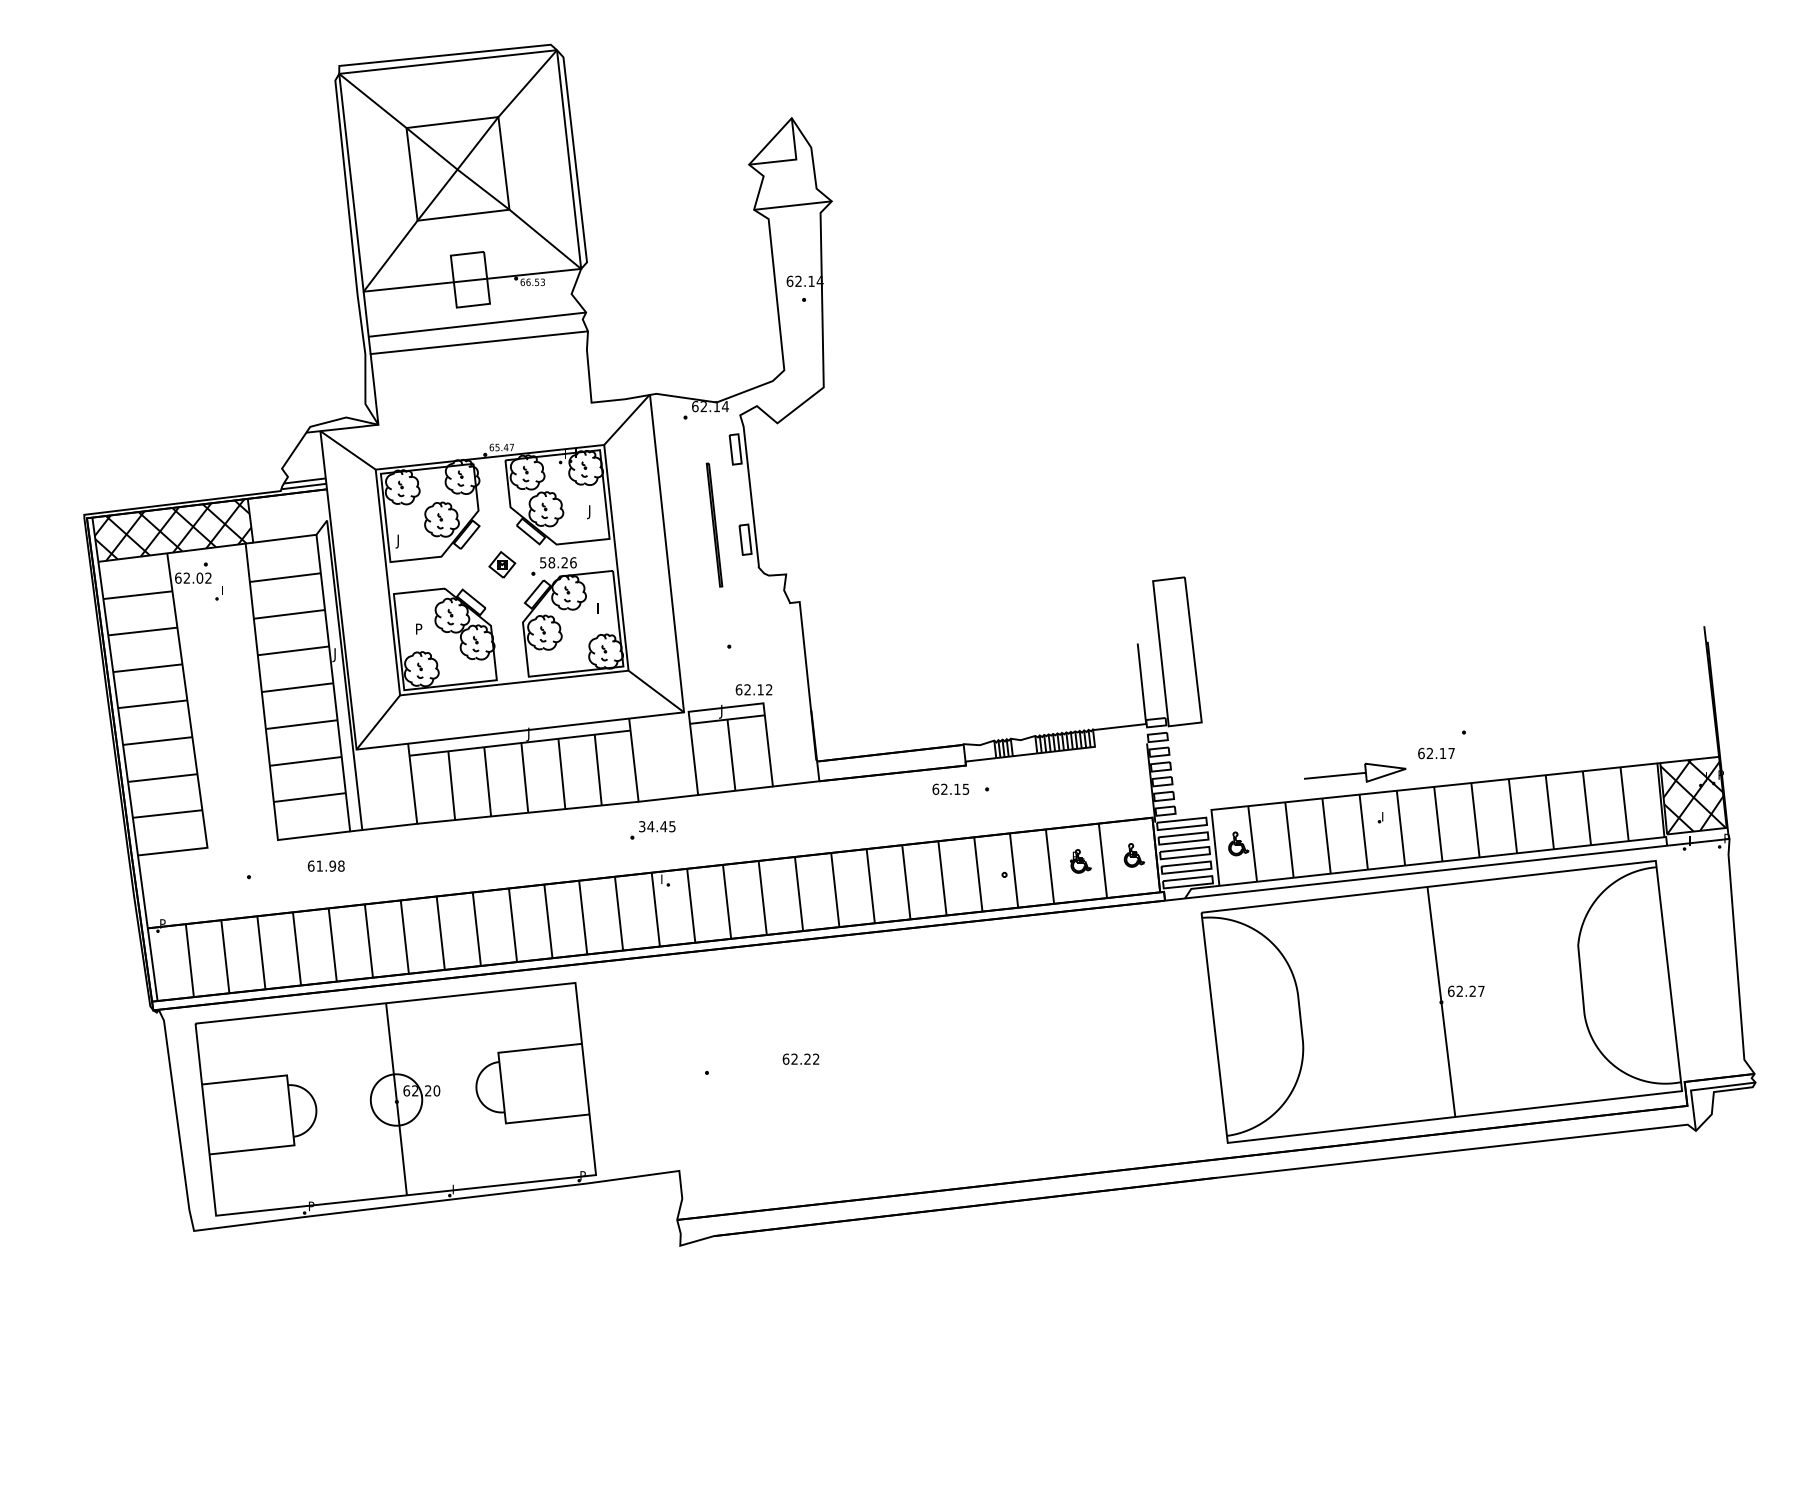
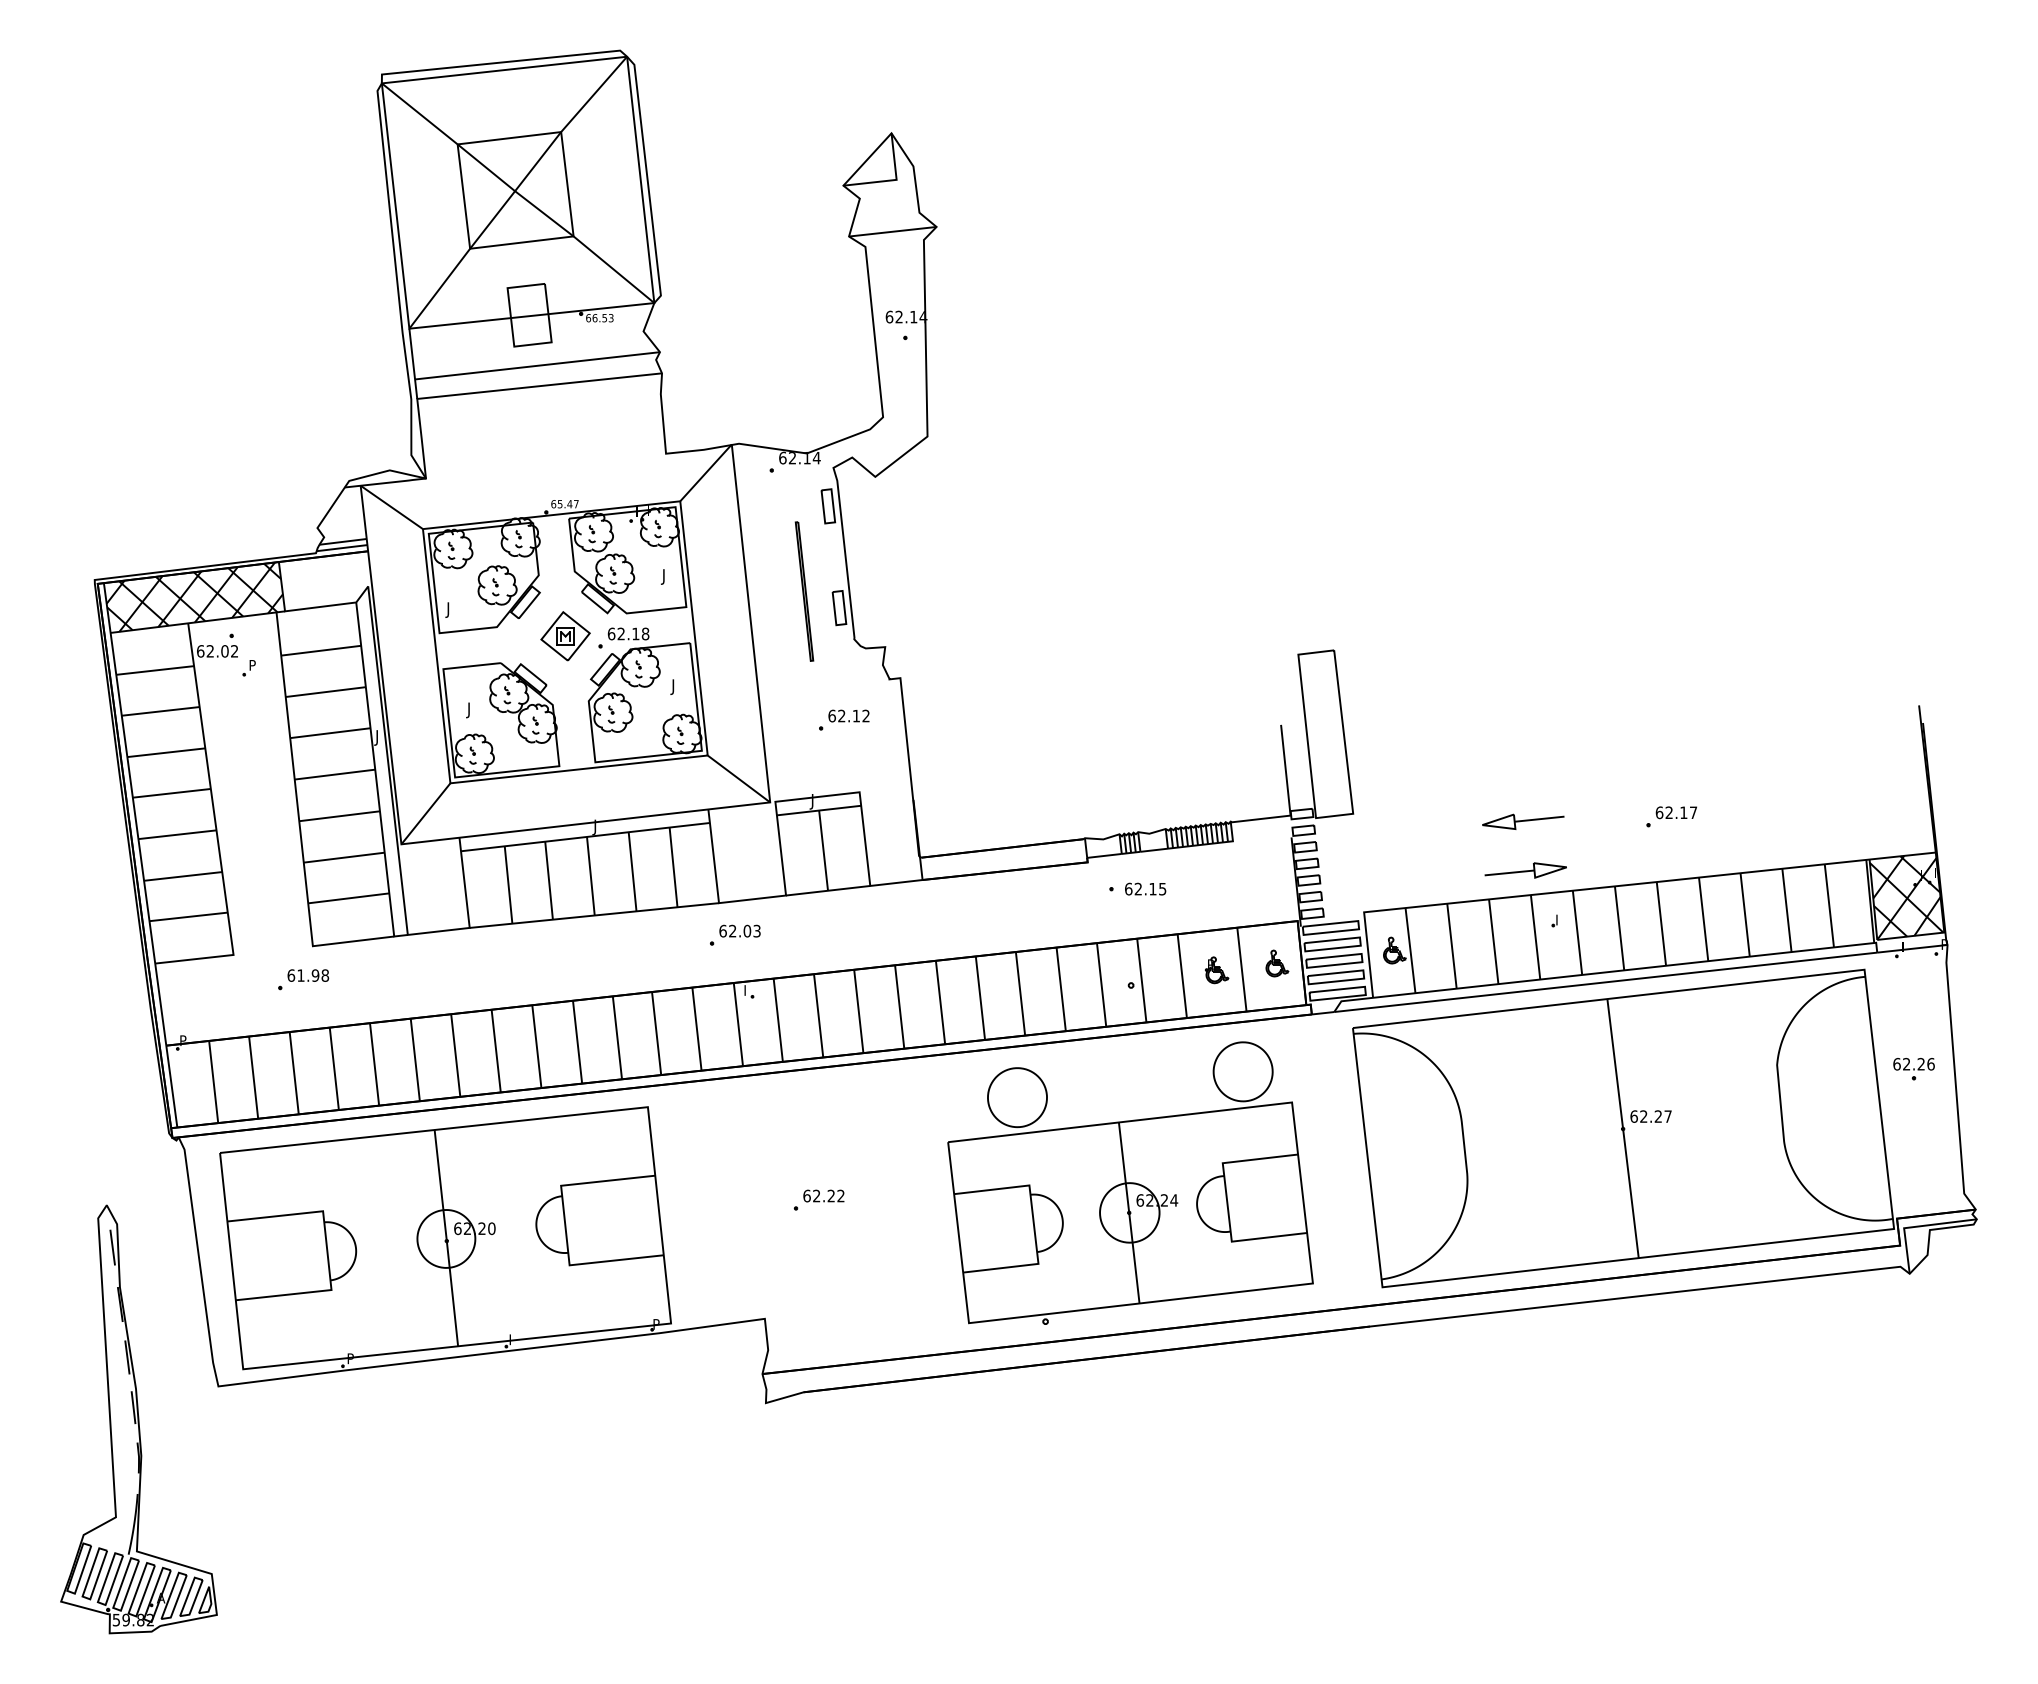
text: (558, 562) -> (628, 633), 58.26 -> 62.18
part: (502, 565) -> (565, 636), size x1.67
text: (224, 590) -> (252, 665), I -> P
text: (597, 609) -> (672, 686), I -> J
text: (417, 630) -> (470, 710), P -> J
text: (753, 689) -> (848, 715), moved
part: (1352, 729) -> (1523, 821), added
text: (1435, 753) -> (1675, 812), moved
part: (1354, 772) -> (1525, 870), size x0.71
text: (1721, 774) -> (1938, 872), P -> I
text: (950, 788) -> (1145, 888), moved
text: (656, 826) -> (739, 930), 34.45 -> 62.03
text: (326, 866) -> (308, 975), moved
part: (1699, 949) -> (1913, 1069), added
part: (1004, 1049) -> (1130, 1182), added
text: (800, 1058) -> (823, 1195), moved
part: (123, 1260) -> (138, 1419), added

